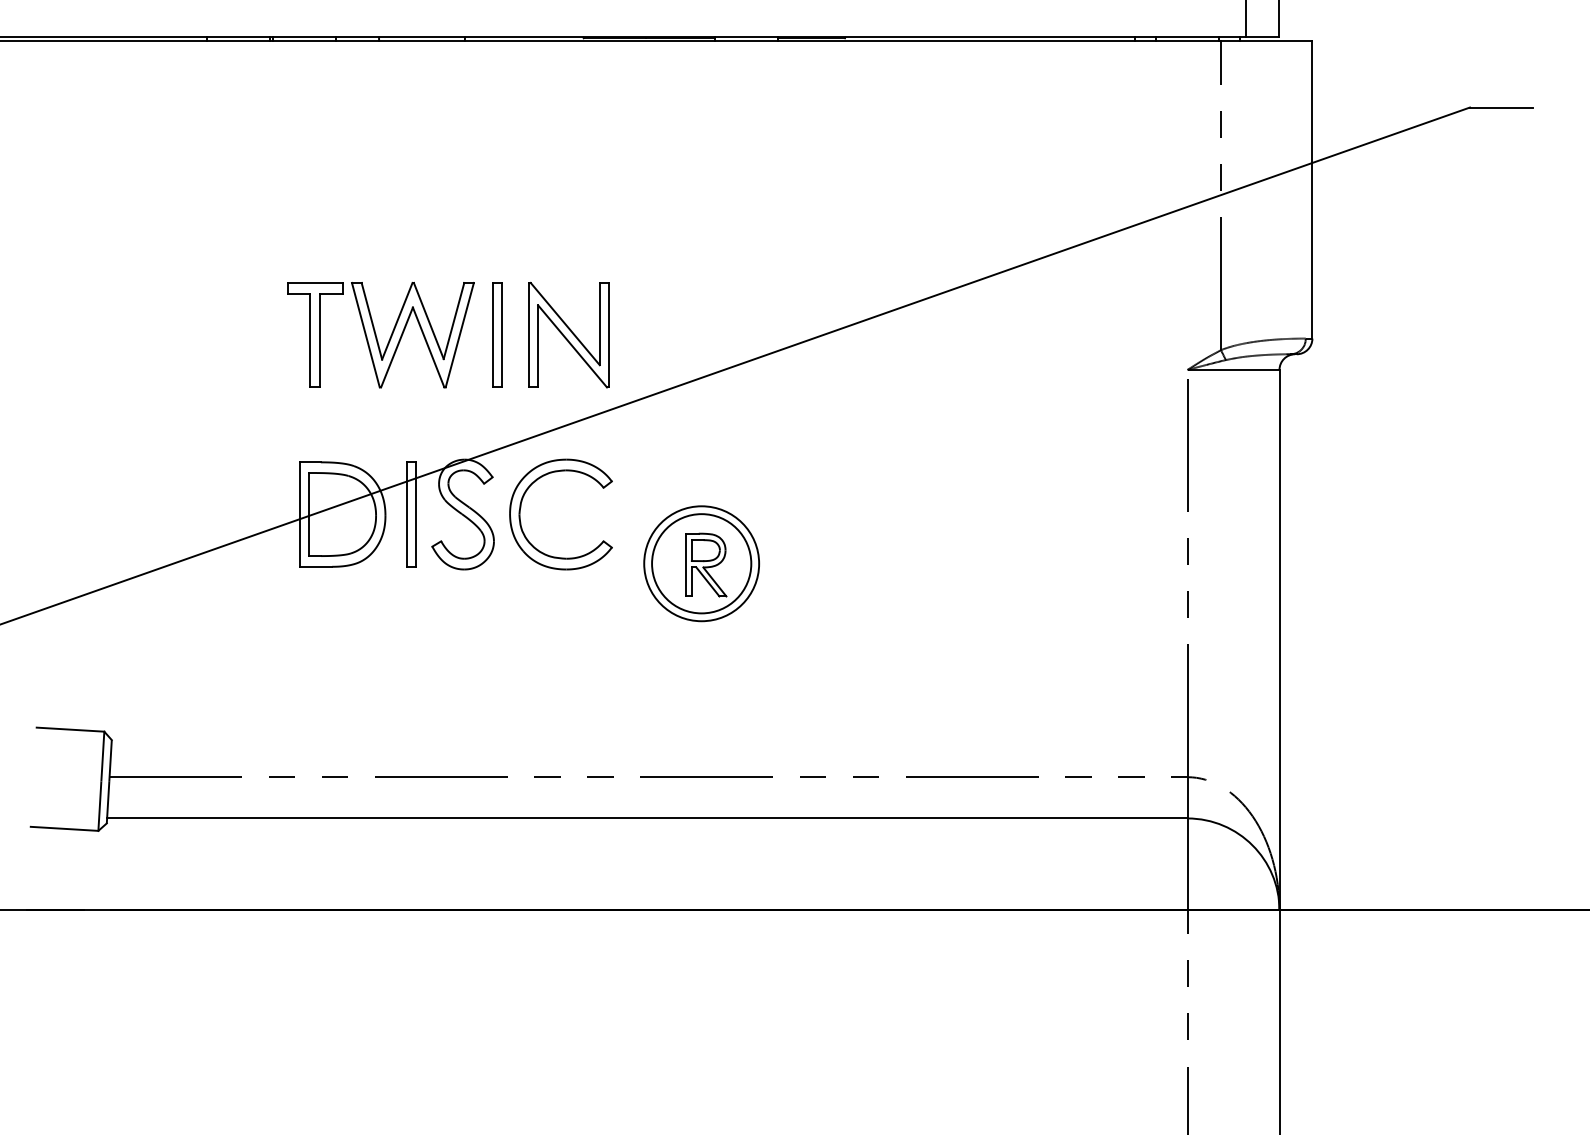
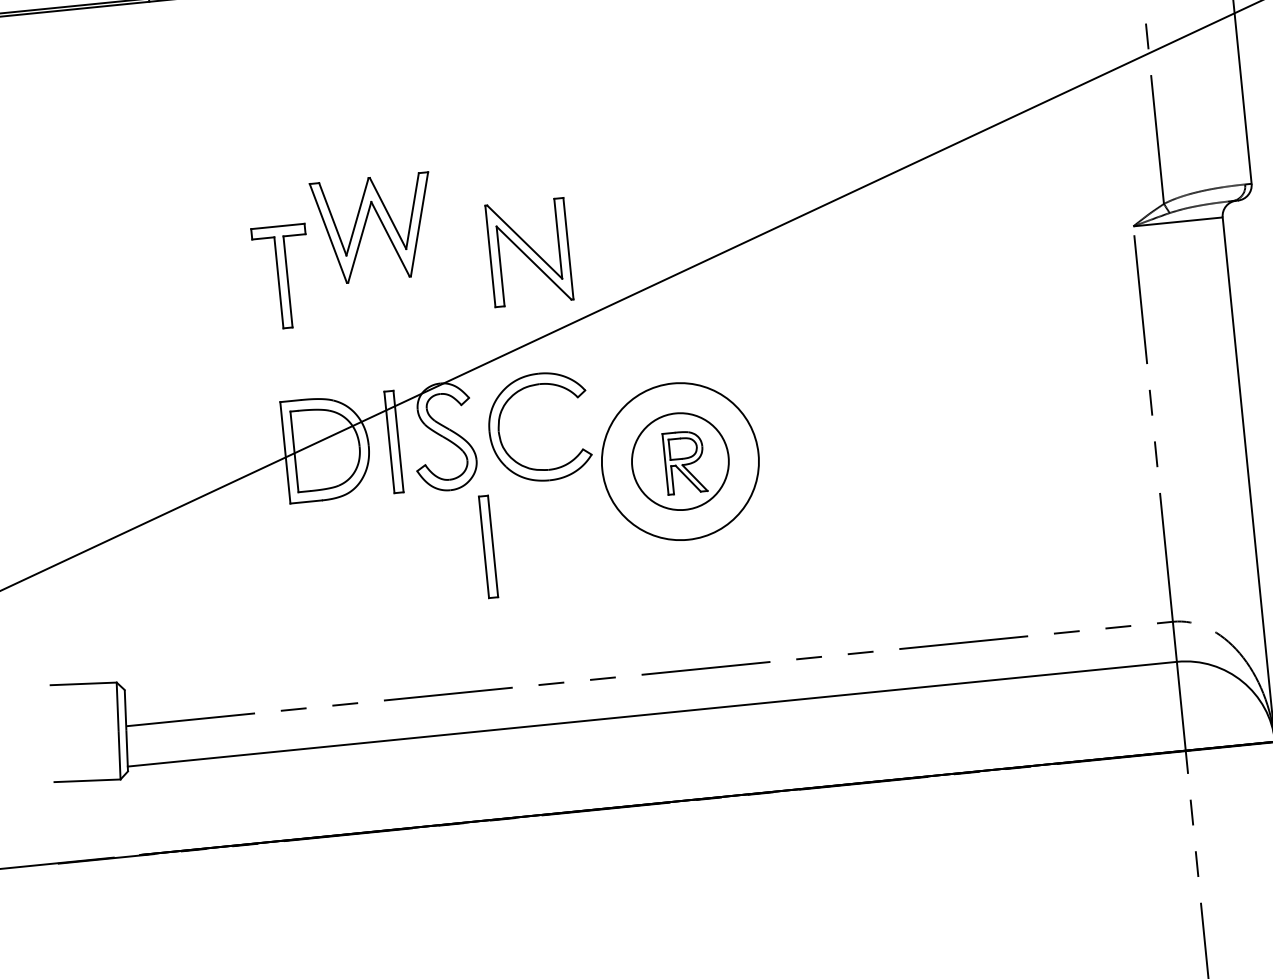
part: (404, 331) -> (365, 226), moved
part: (497, 334) -> (488, 546), moved
circle: (701, 563) -> (680, 461), size x1.4

